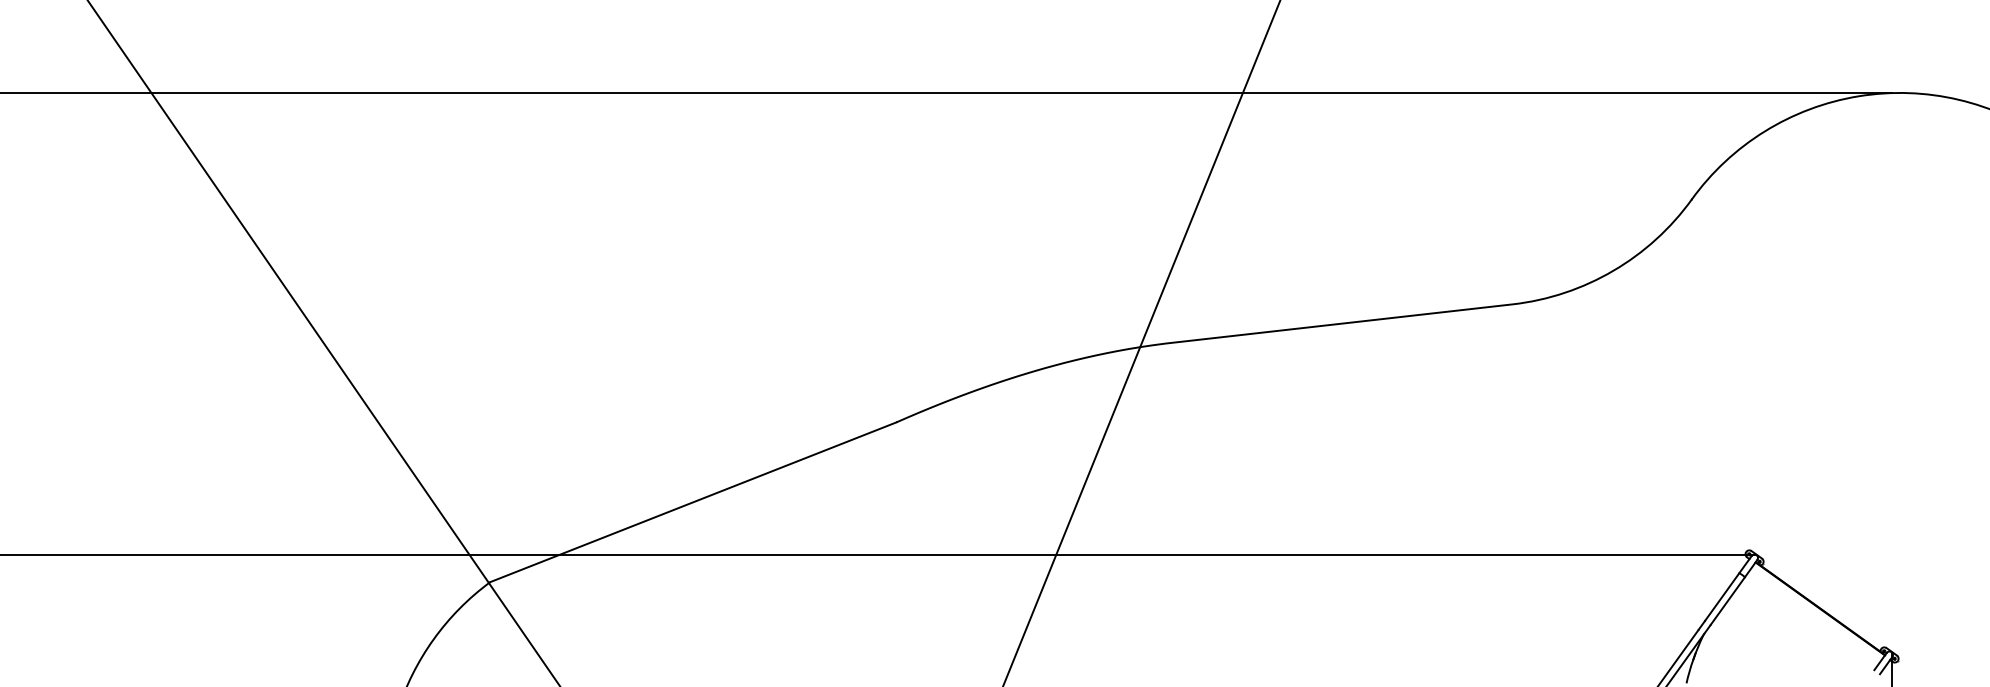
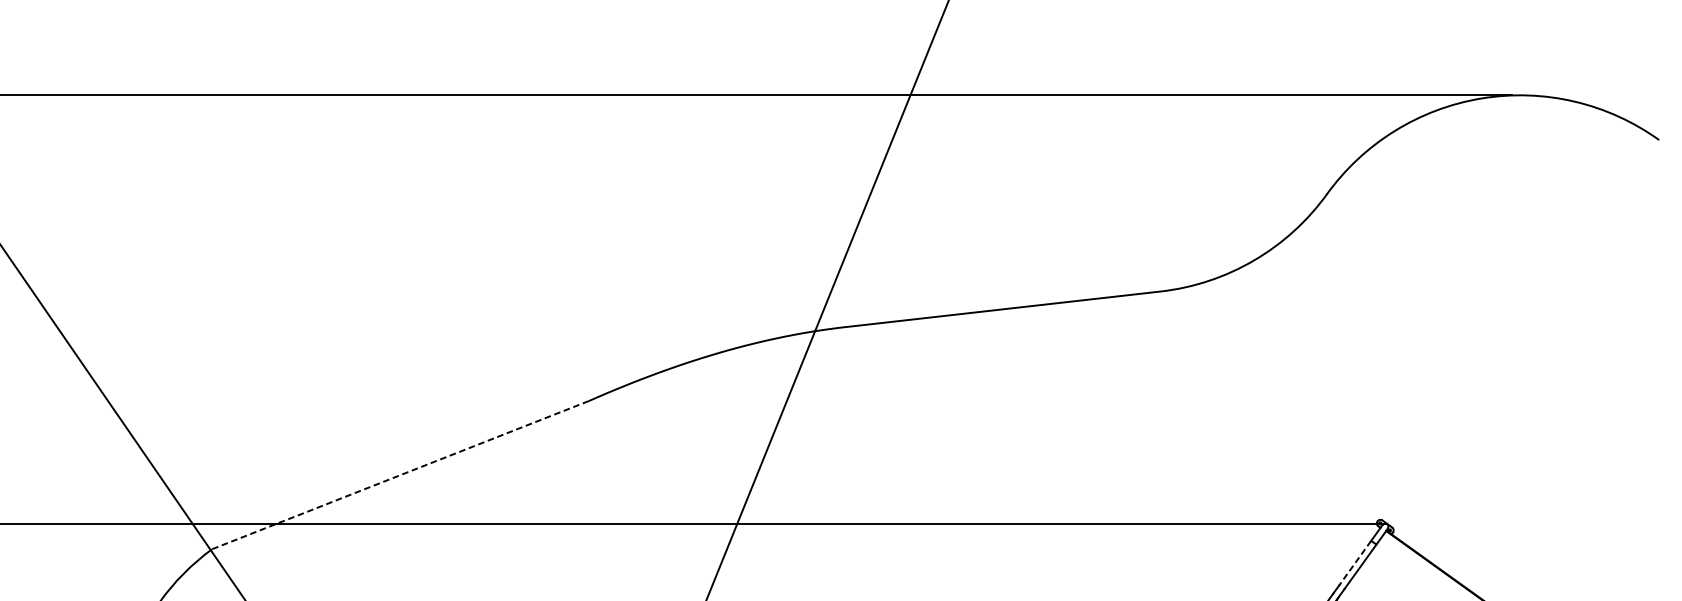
line: (692, 502) -> (399, 475), solid -> dashed
line: (1721, 597) -> (1354, 563), solid -> dashed

